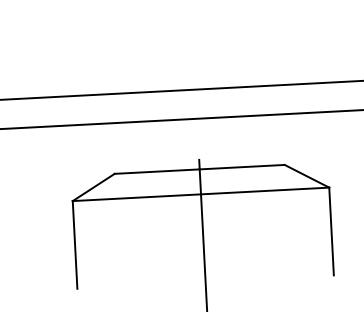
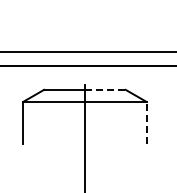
line: (242, 166) -> (105, 89), solid -> dashed
line: (331, 230) -> (146, 122), solid -> dashed

